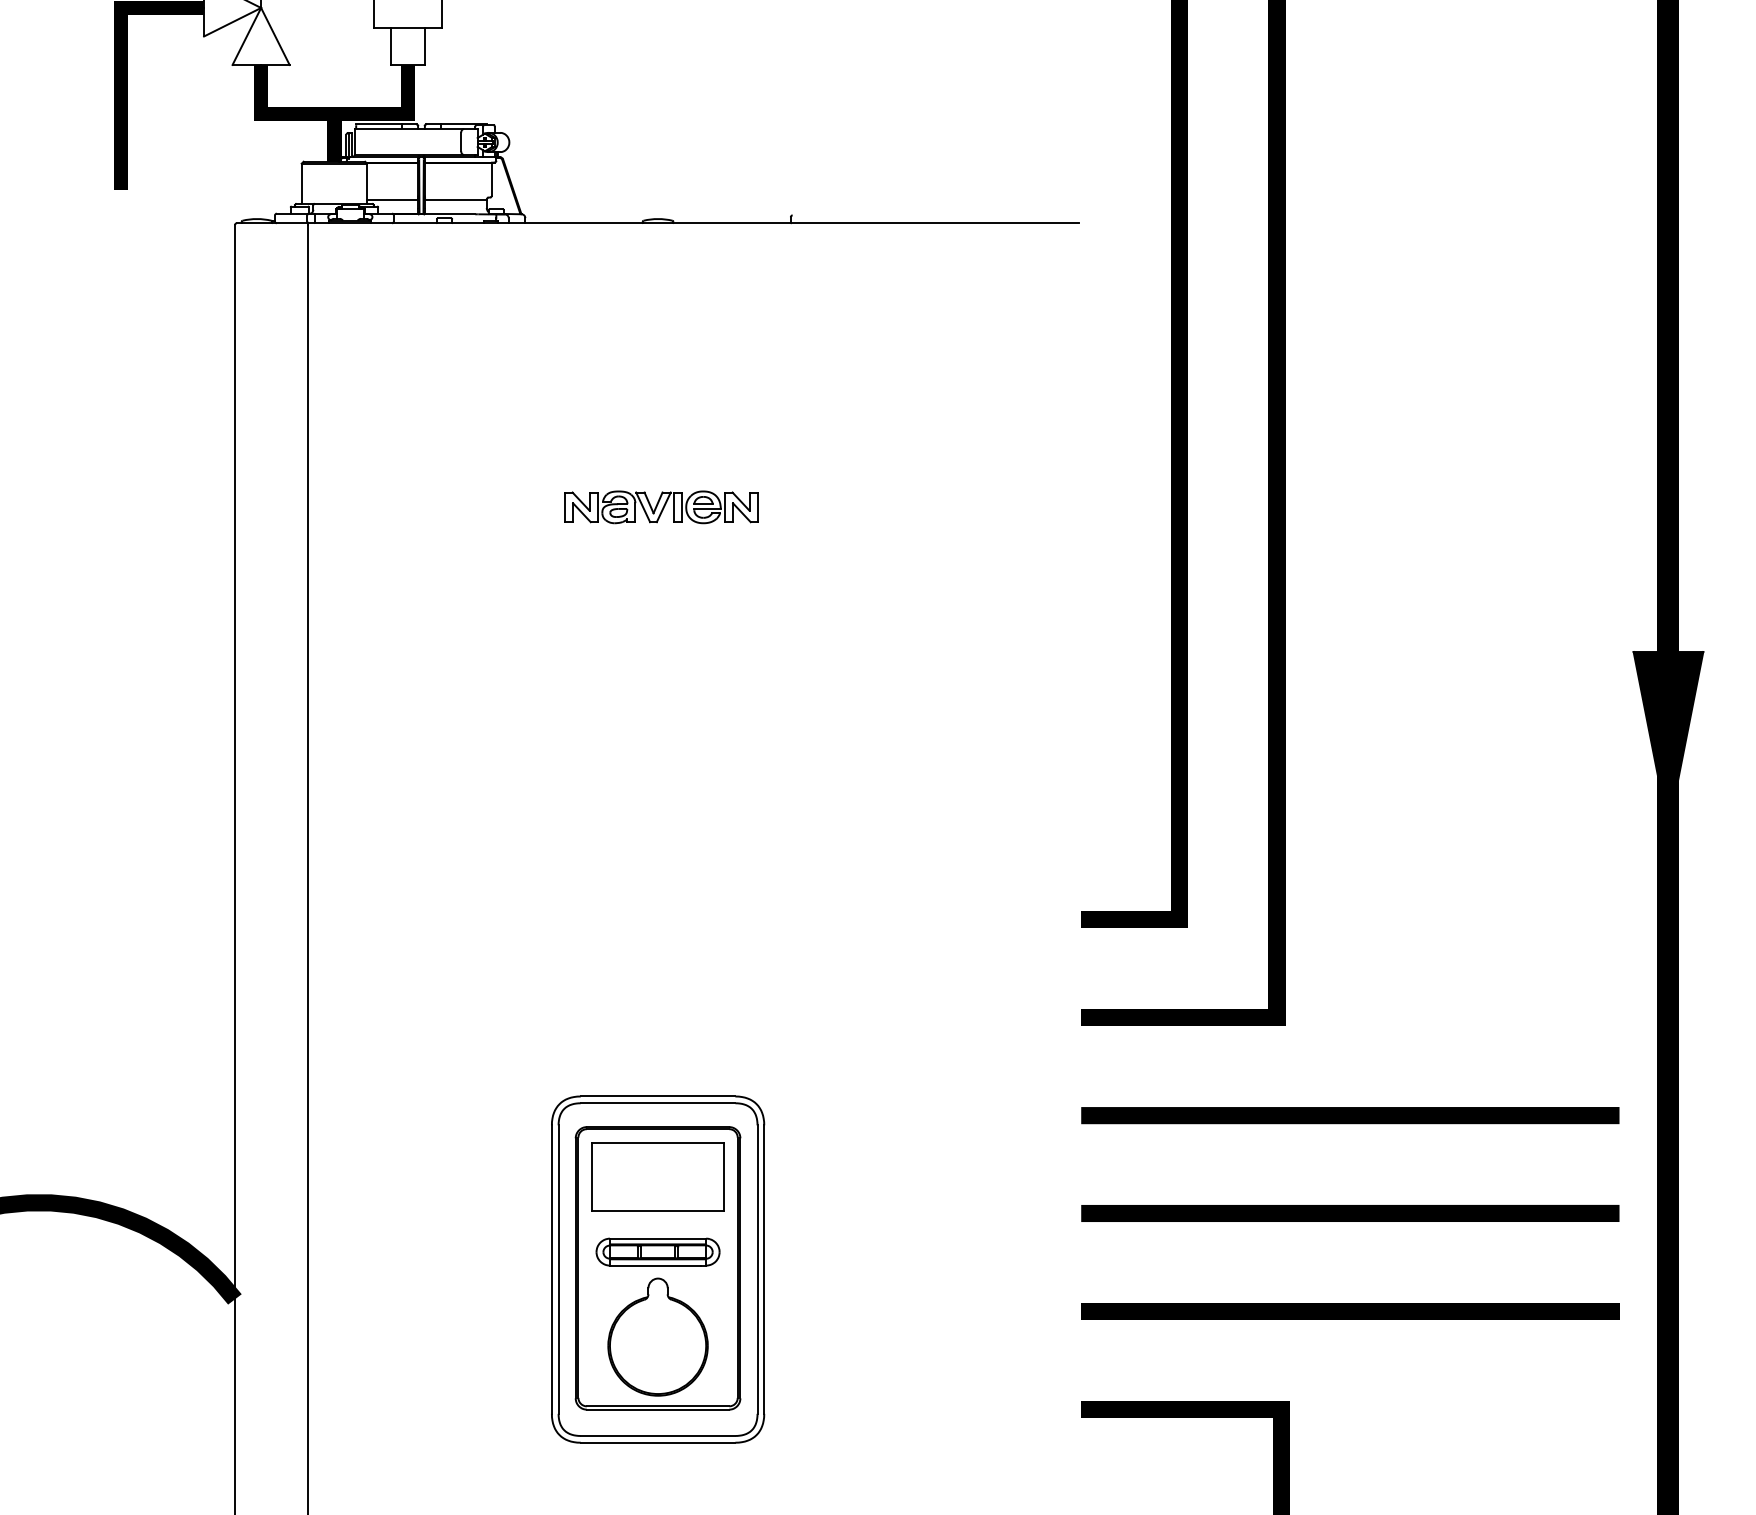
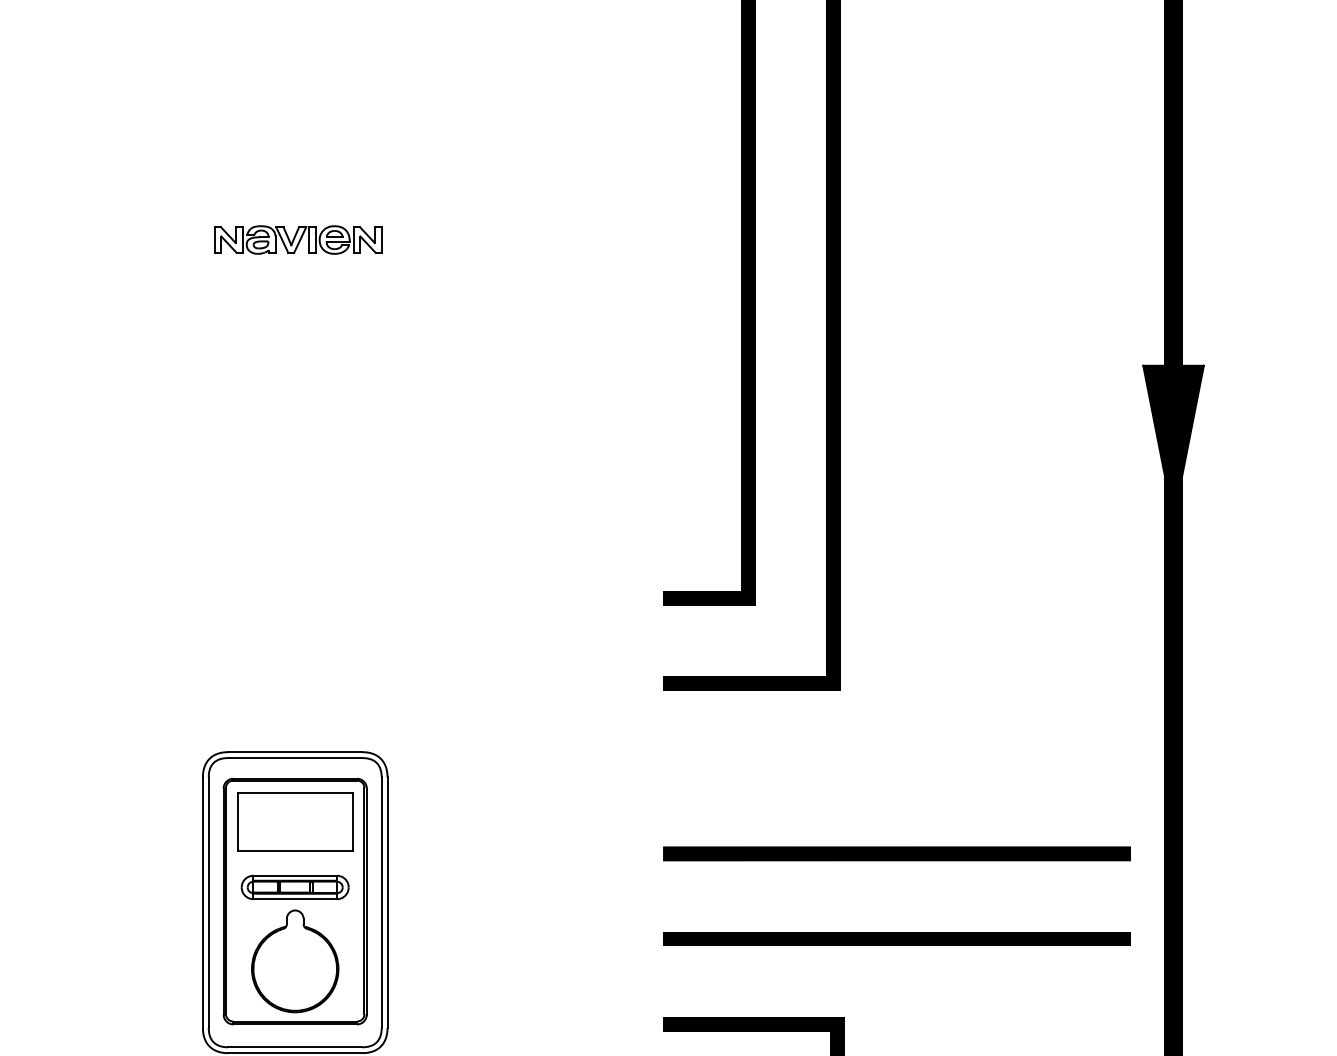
line: (1350, 1115) -> (897, 768), removed

